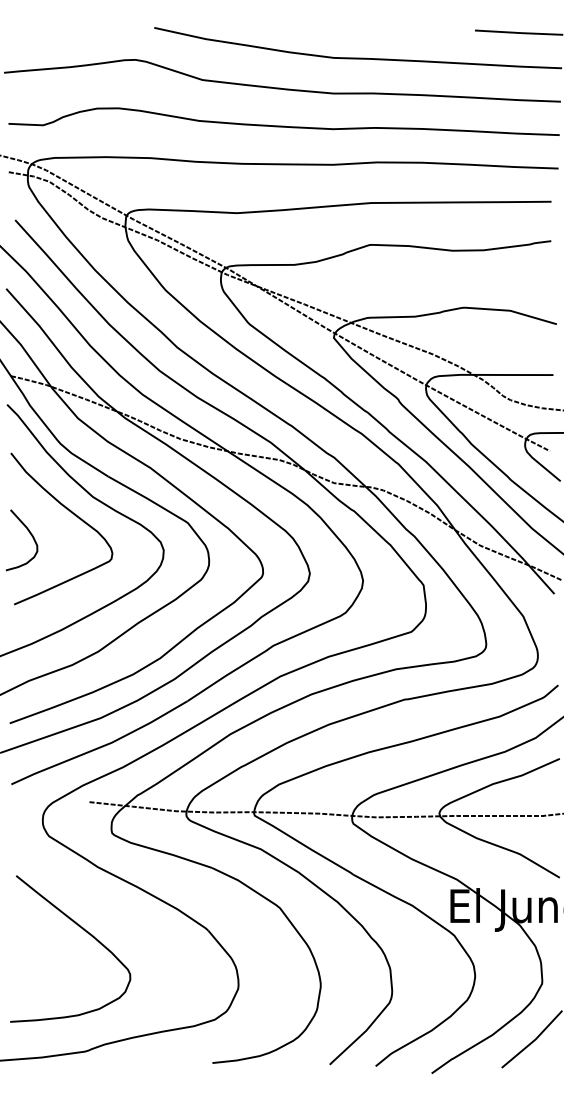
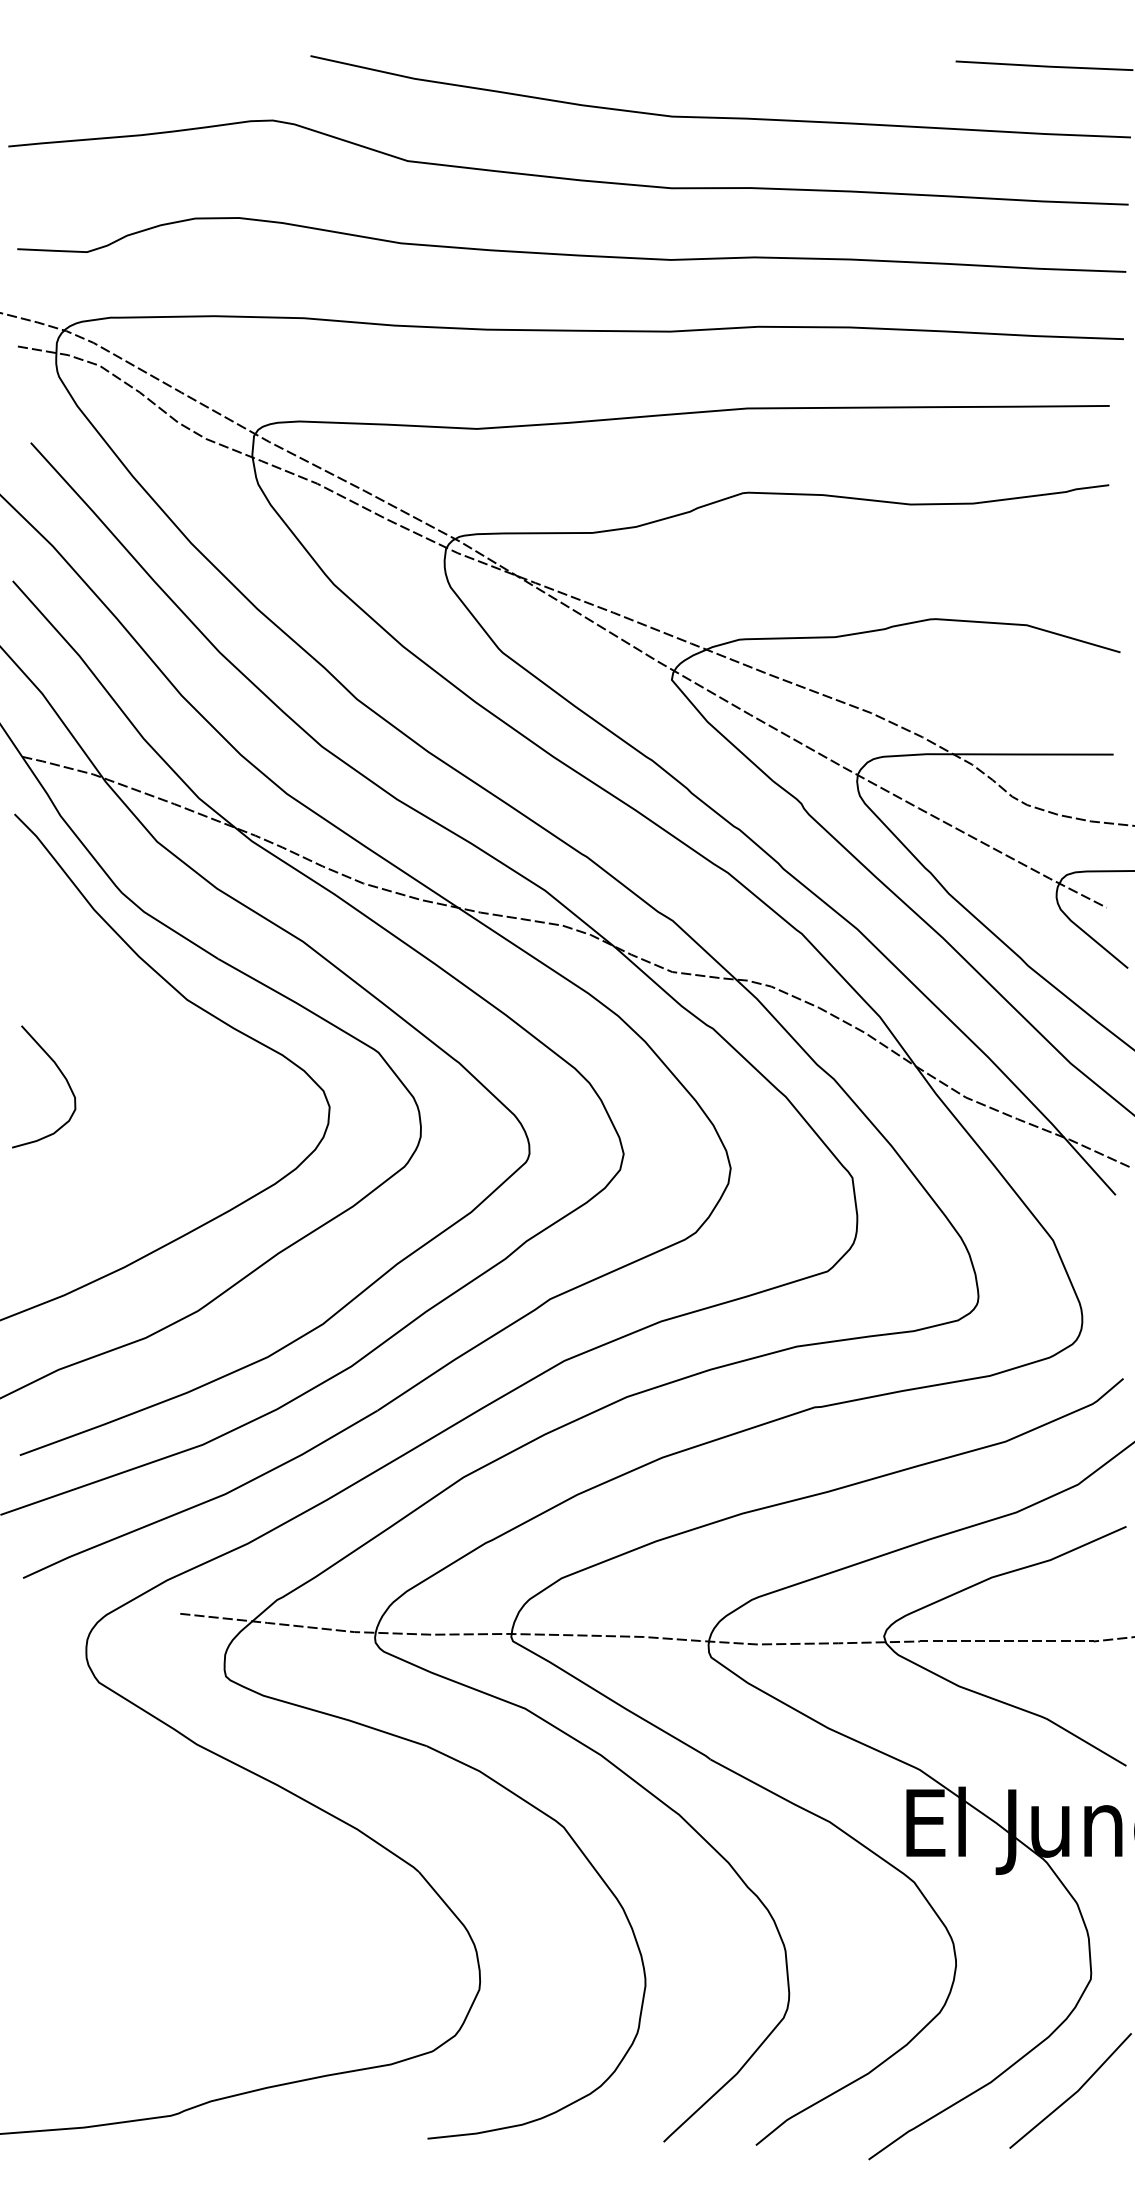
curve: (71, 513) -> (144, 1033), removed
curve: (83, 930) -> (168, 1872), removed

